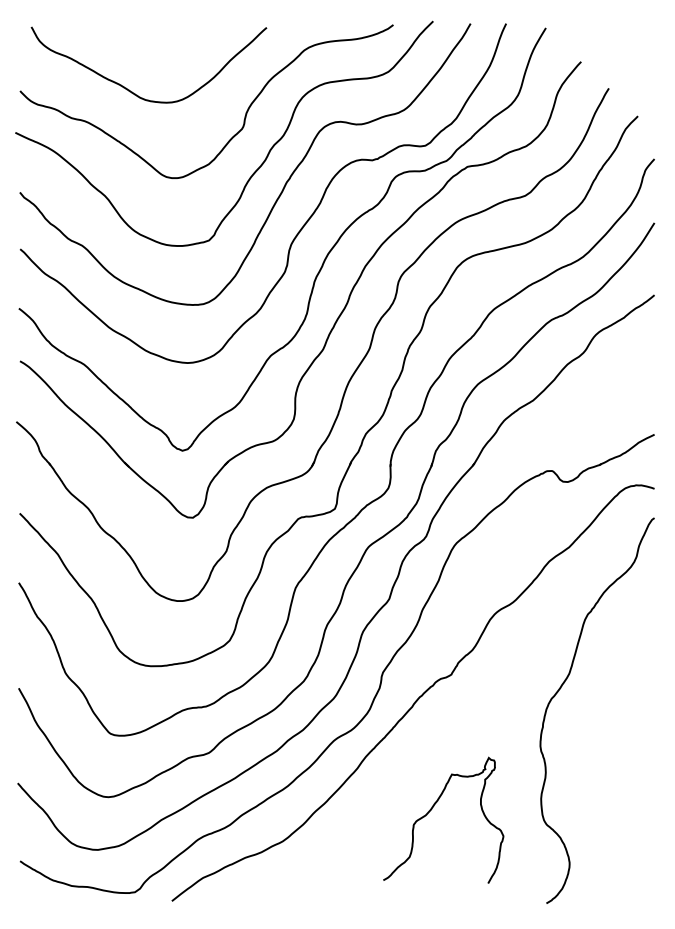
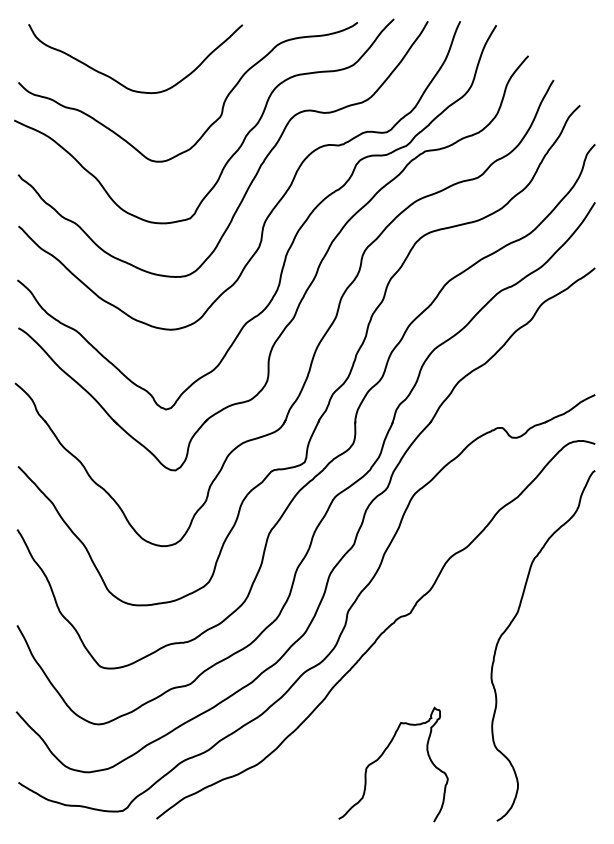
curve: (432, 809) -> (383, 754), moved

